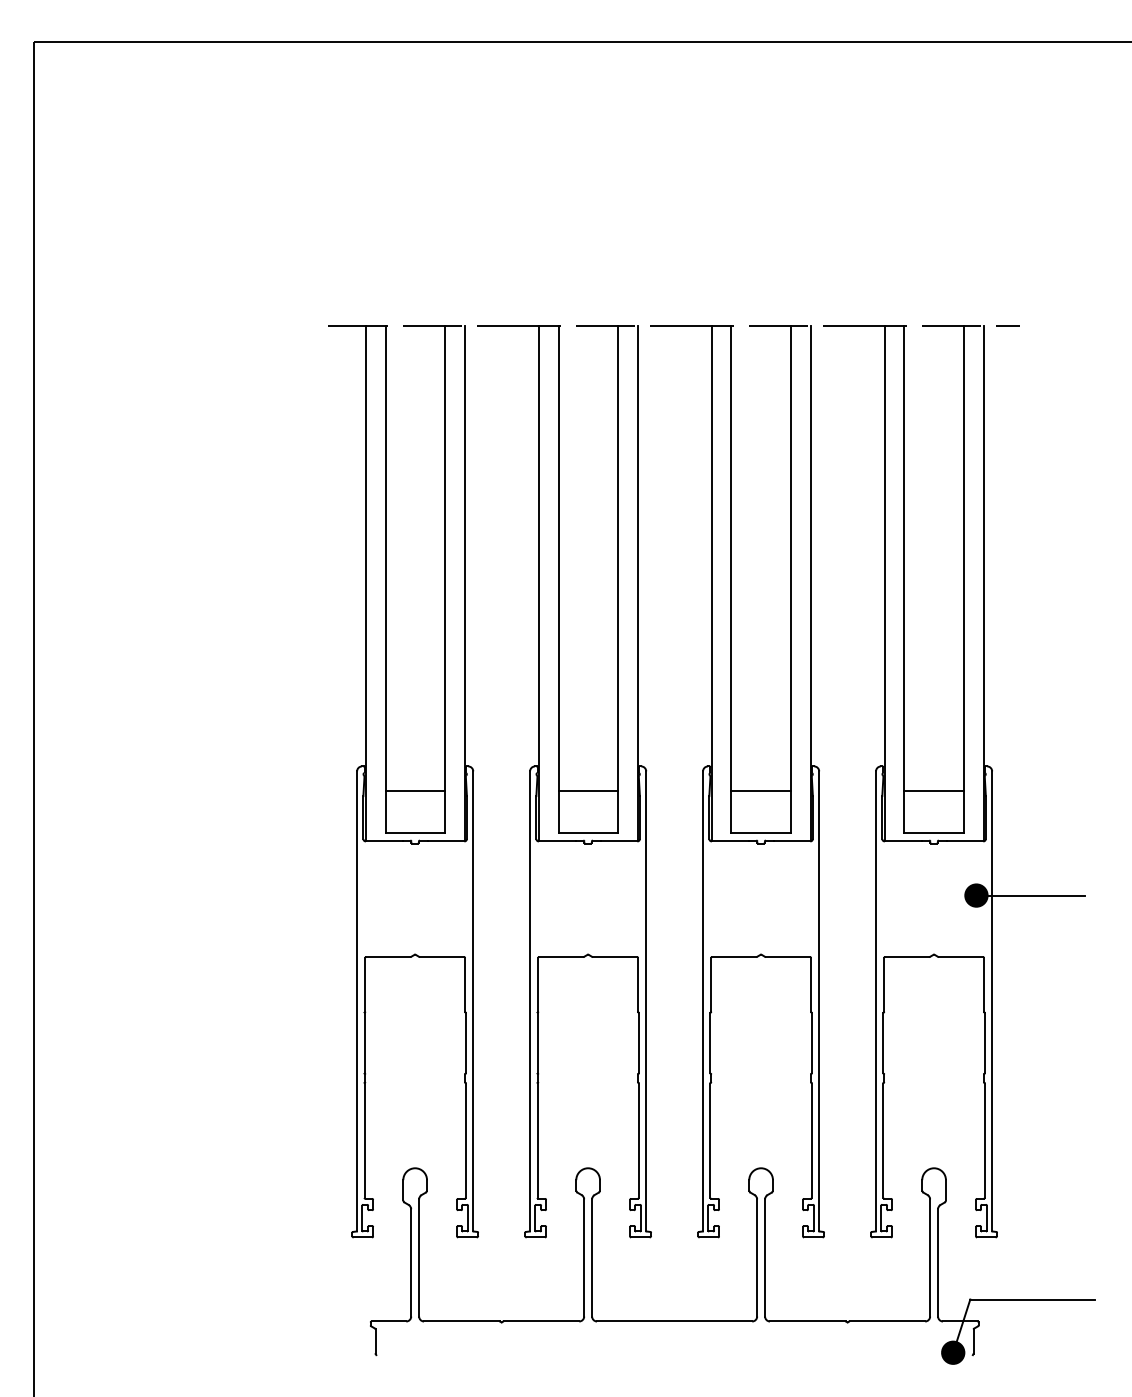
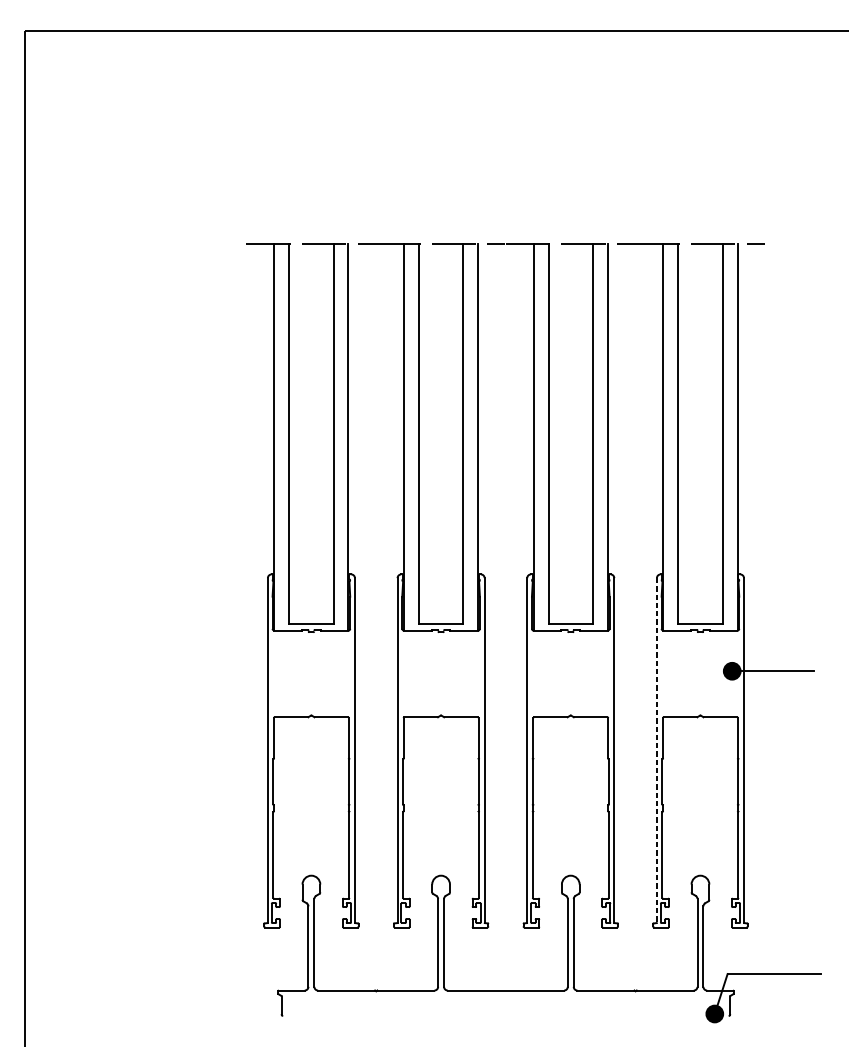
line: (414, 791) -> (310, 593), removed
line: (587, 791) -> (440, 593), removed
line: (760, 791) -> (570, 593), removed
line: (933, 791) -> (700, 593), removed
line: (876, 1001) -> (657, 750), solid -> dashed

